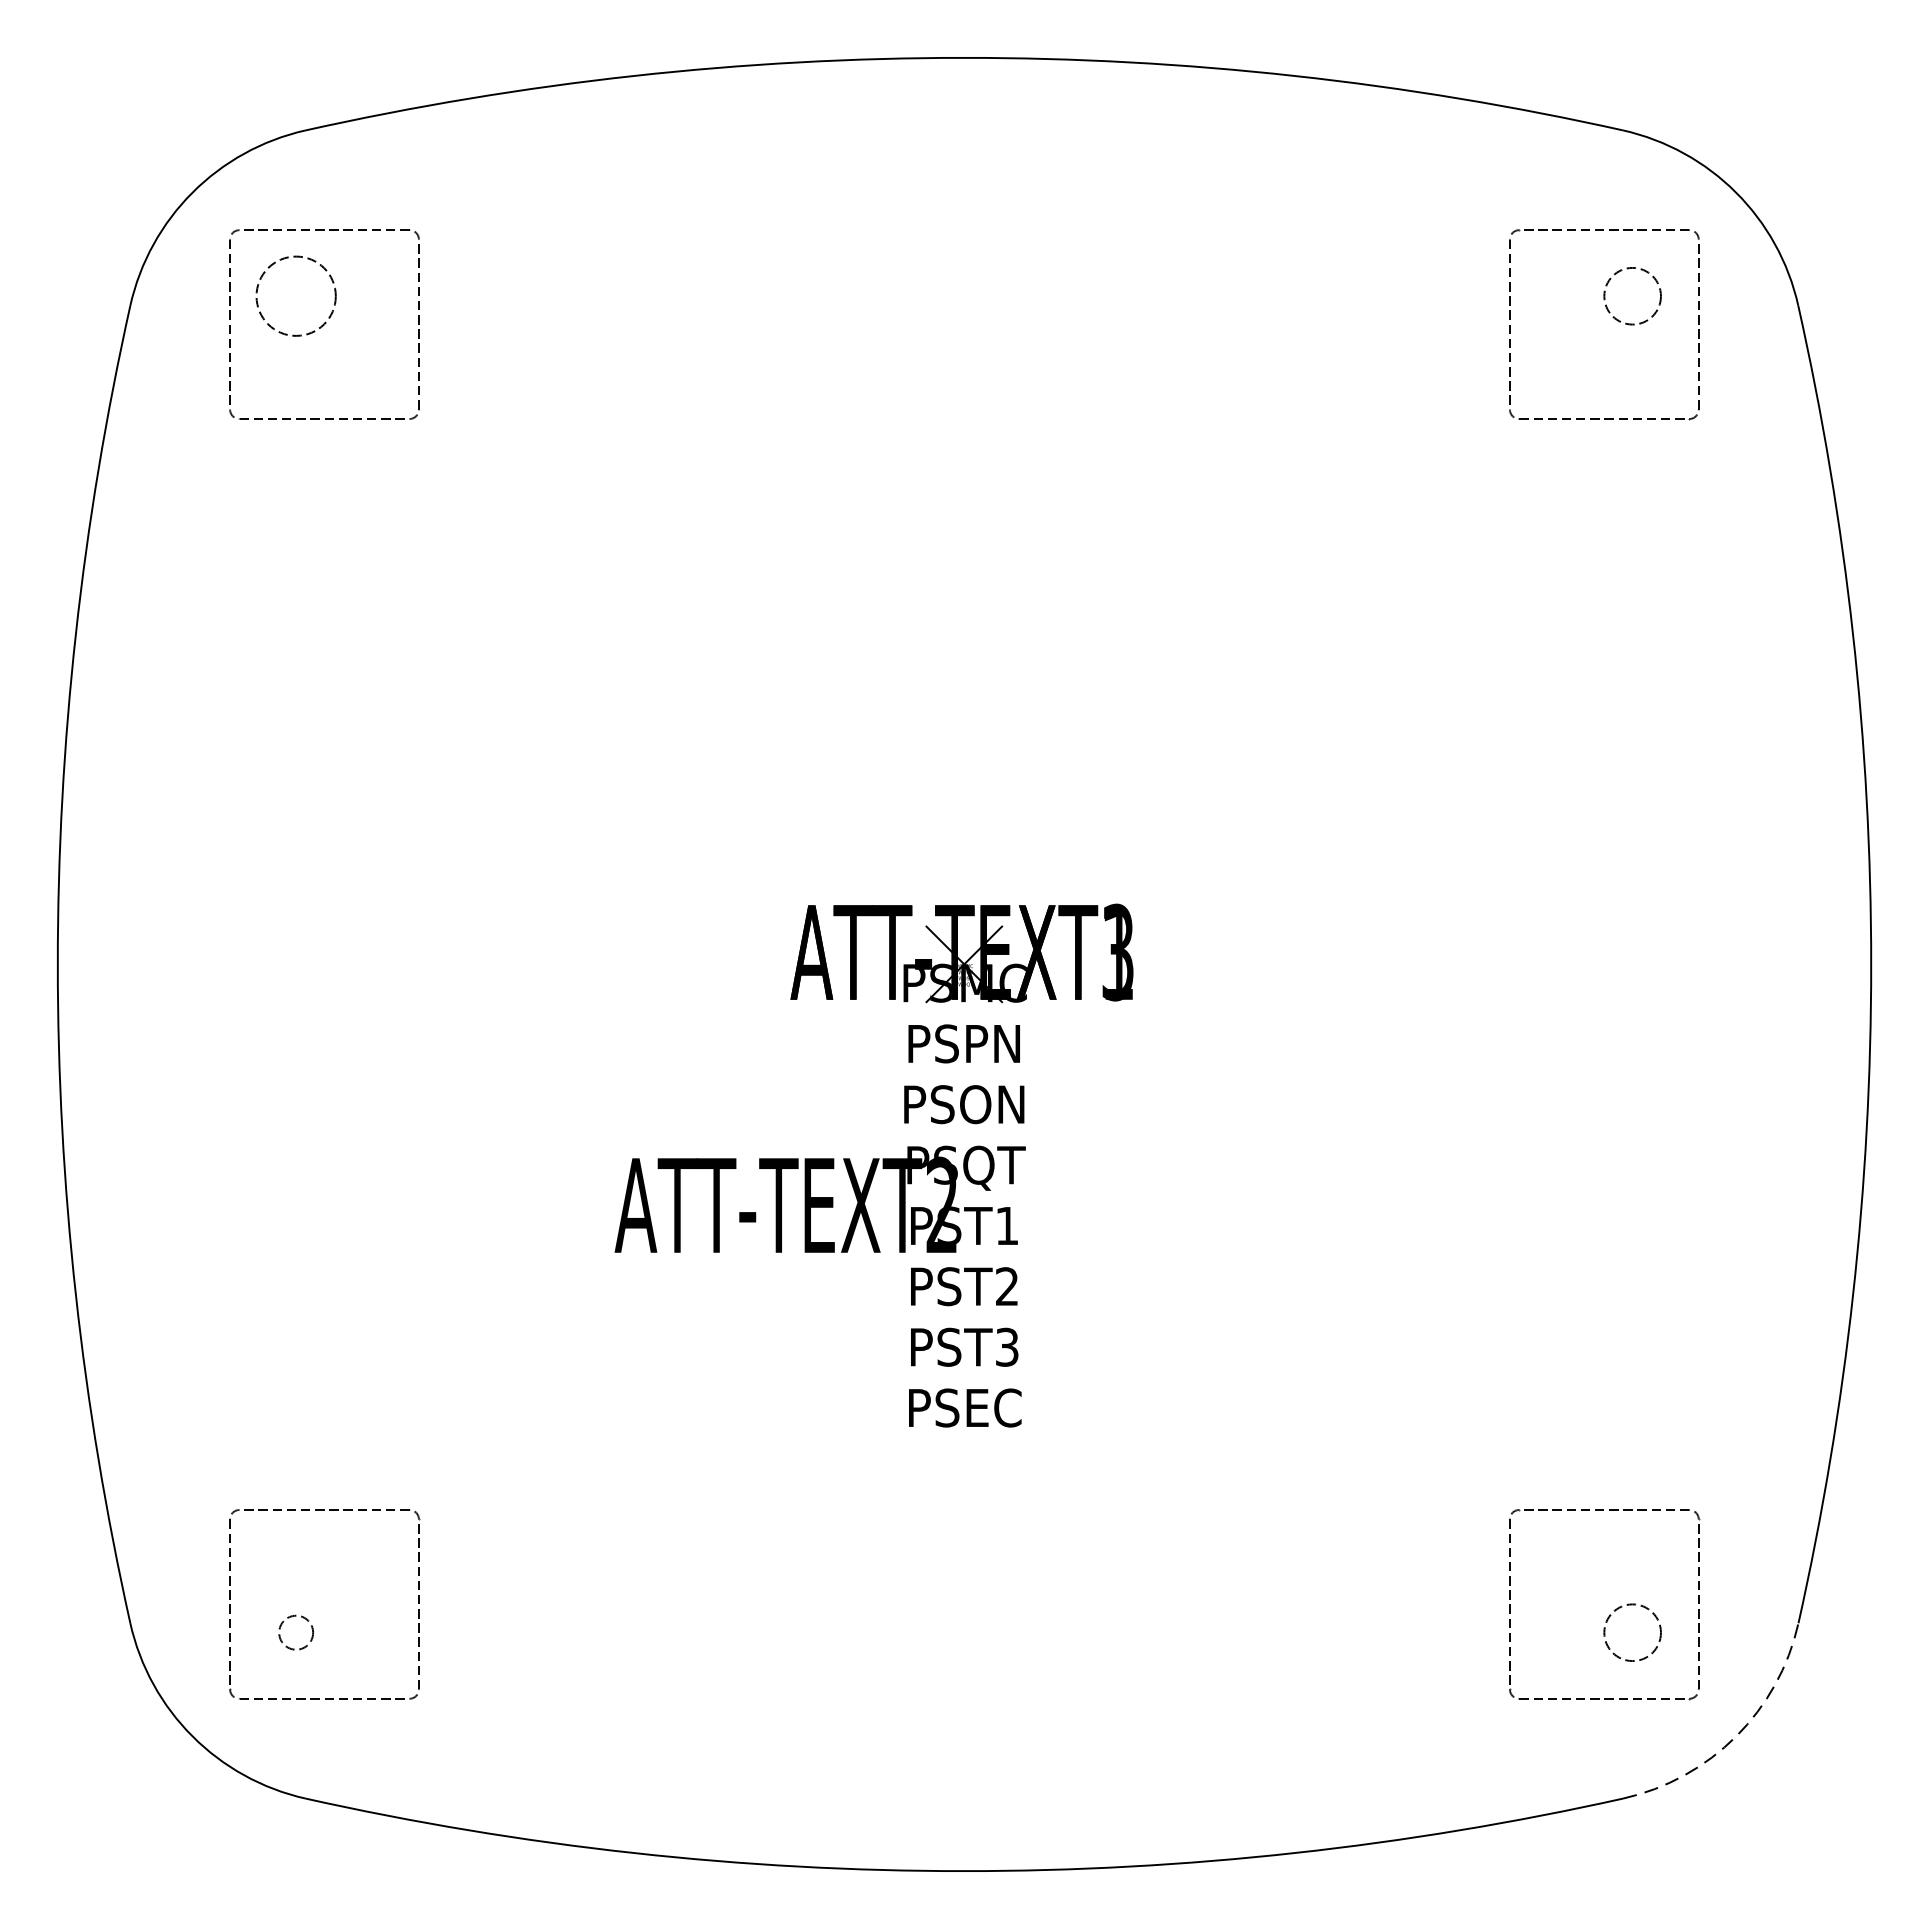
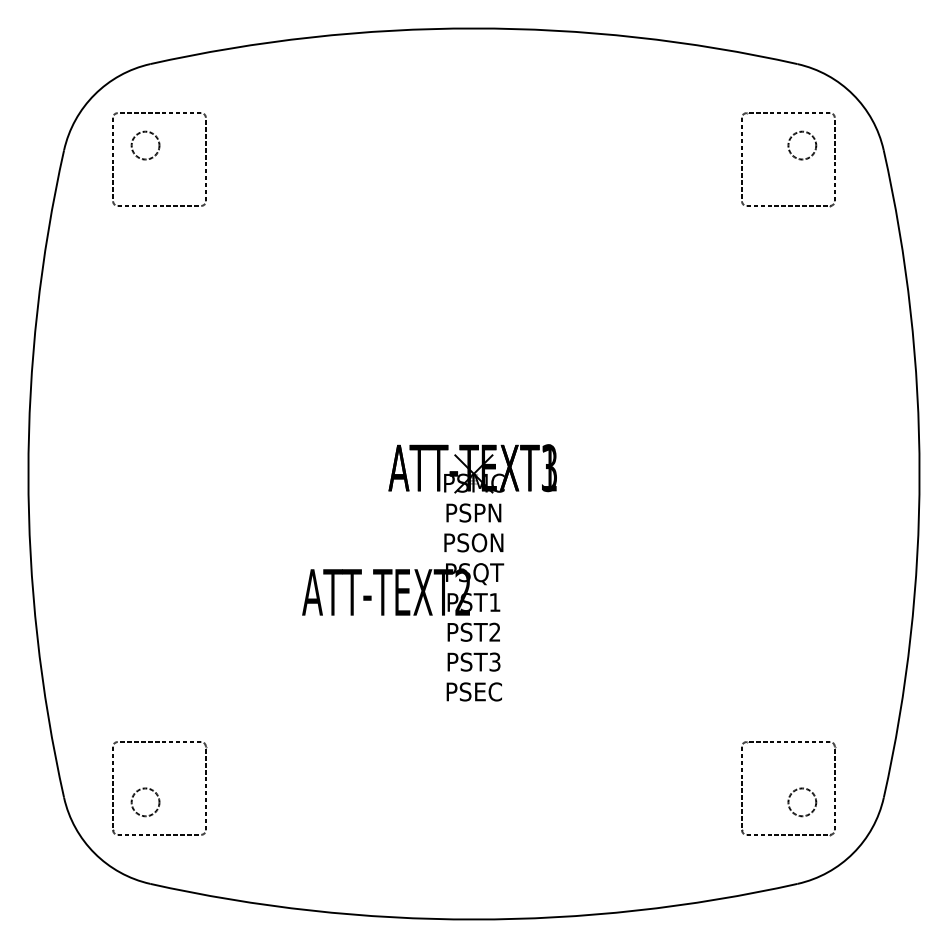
circle: (296, 296) -> (145, 145), size x0.71
circle: (296, 1632) -> (145, 802), size x1.67
arc: (1736, 1736) -> (853, 853), dashed -> solid

